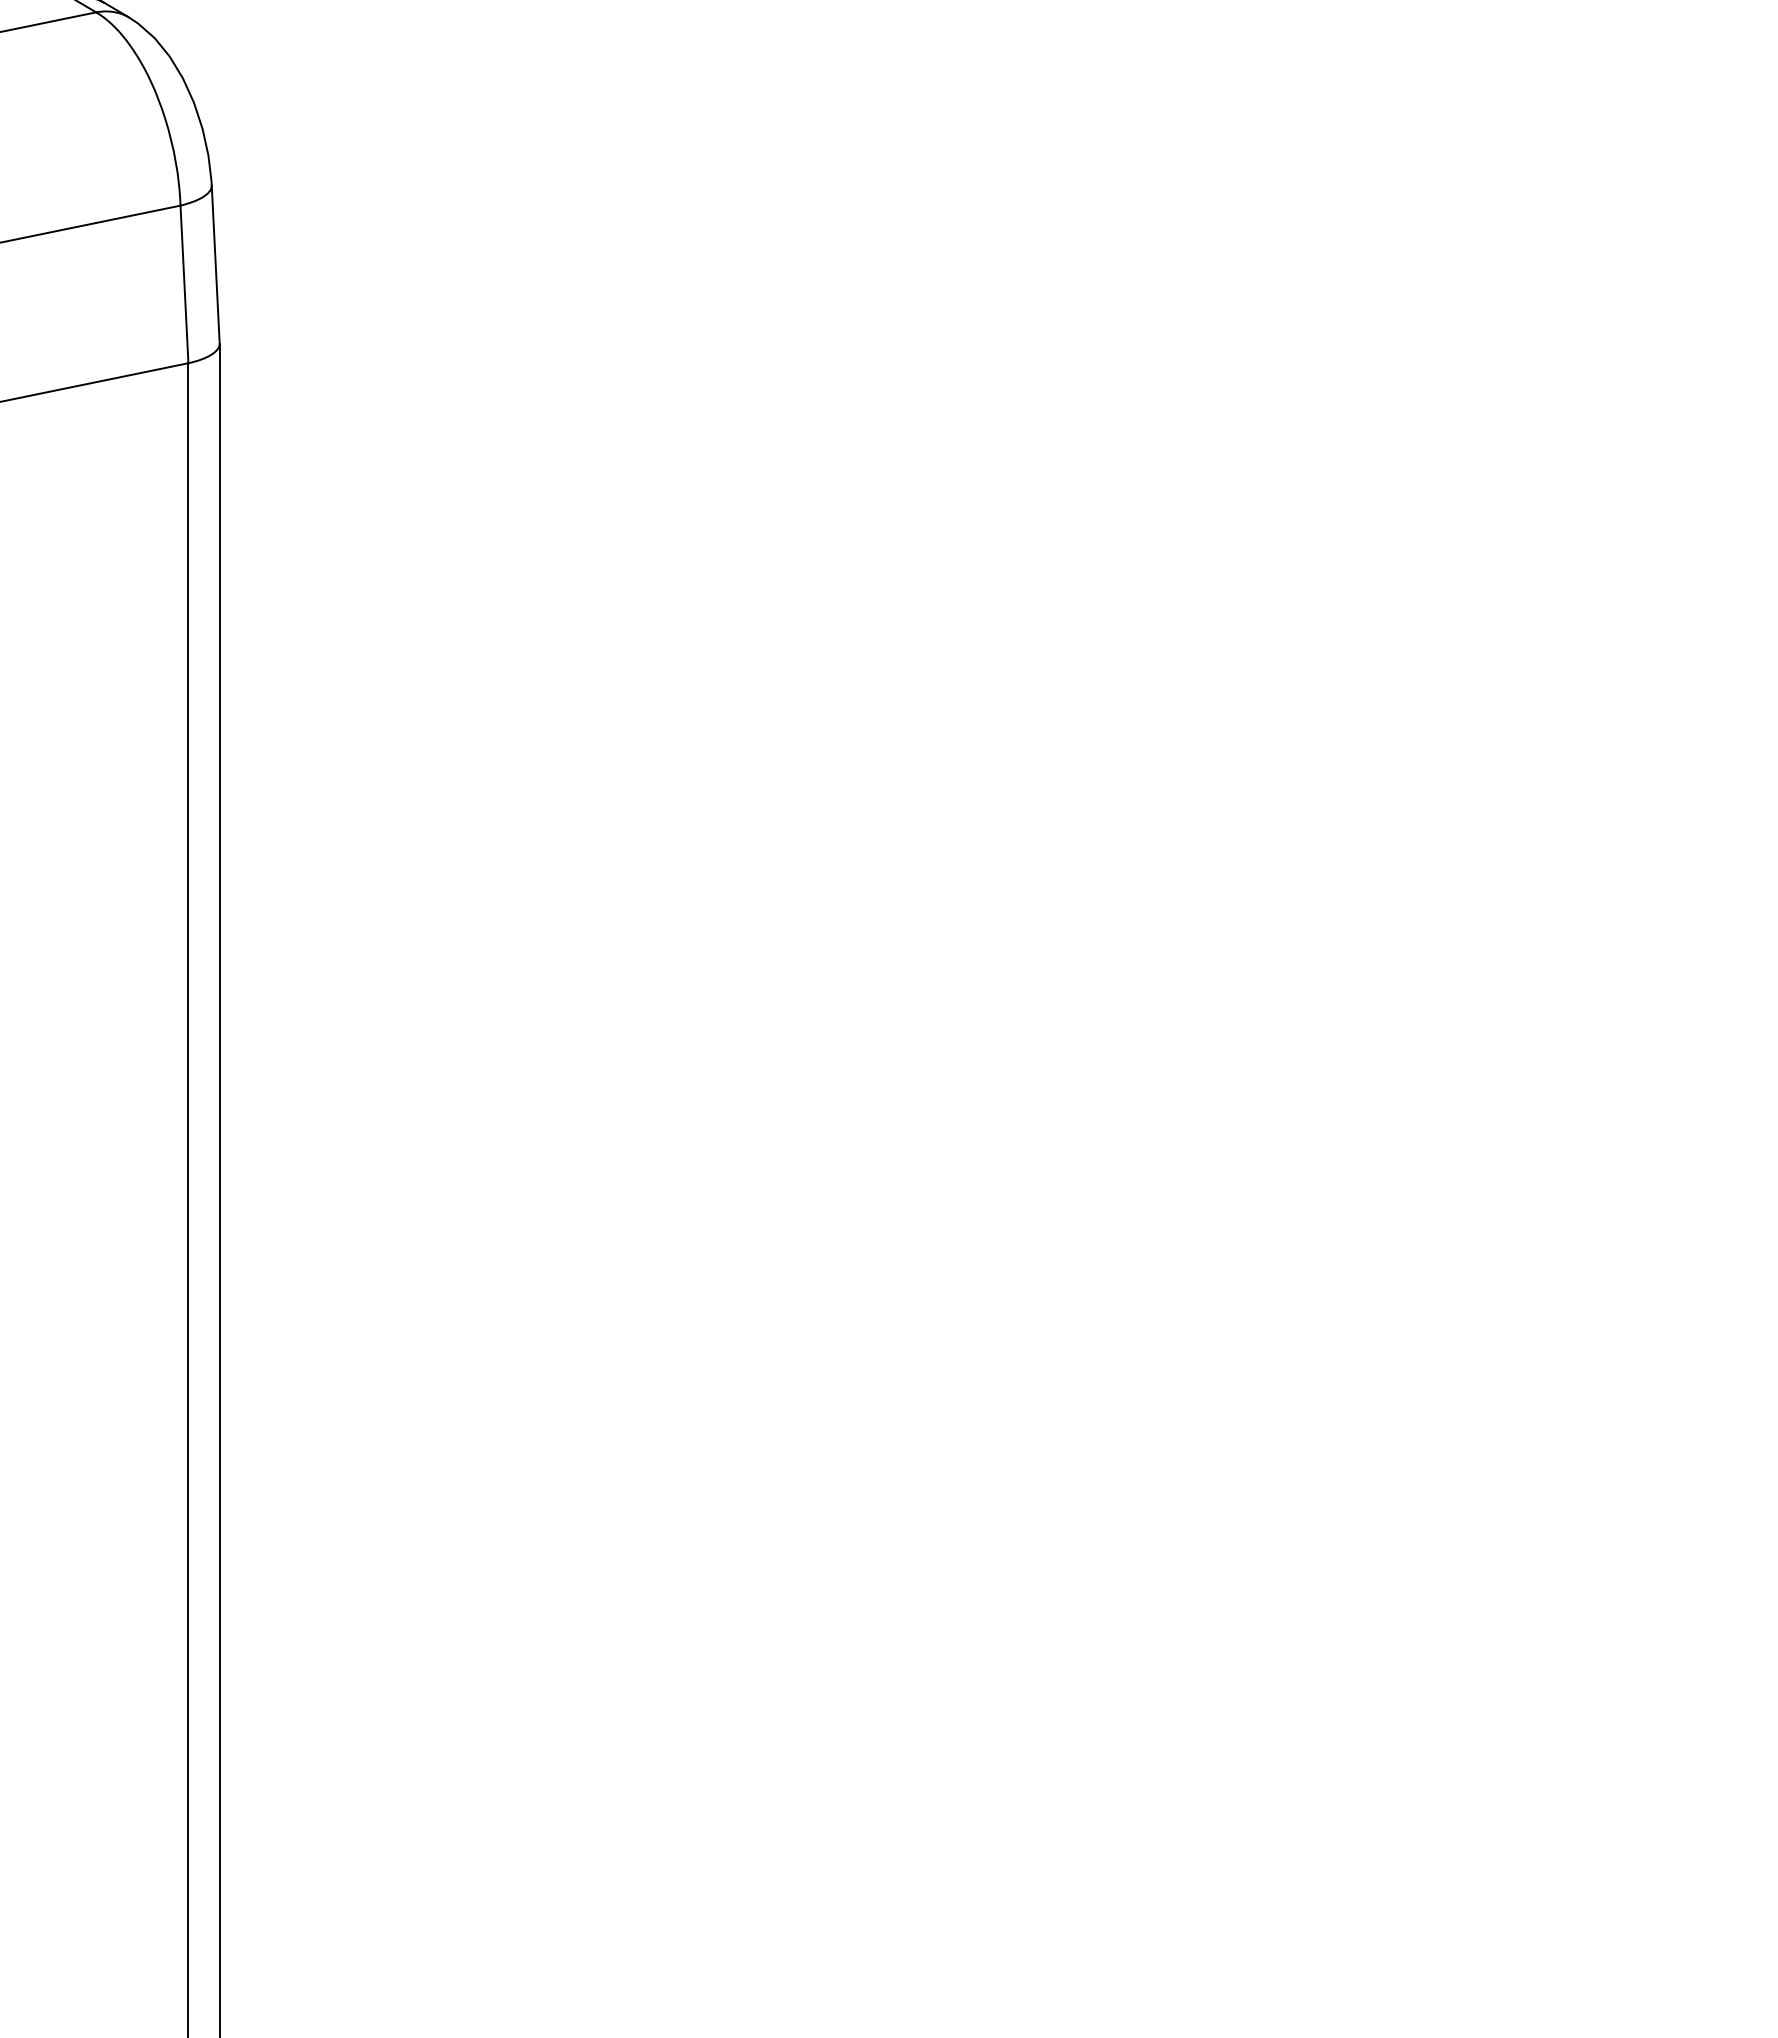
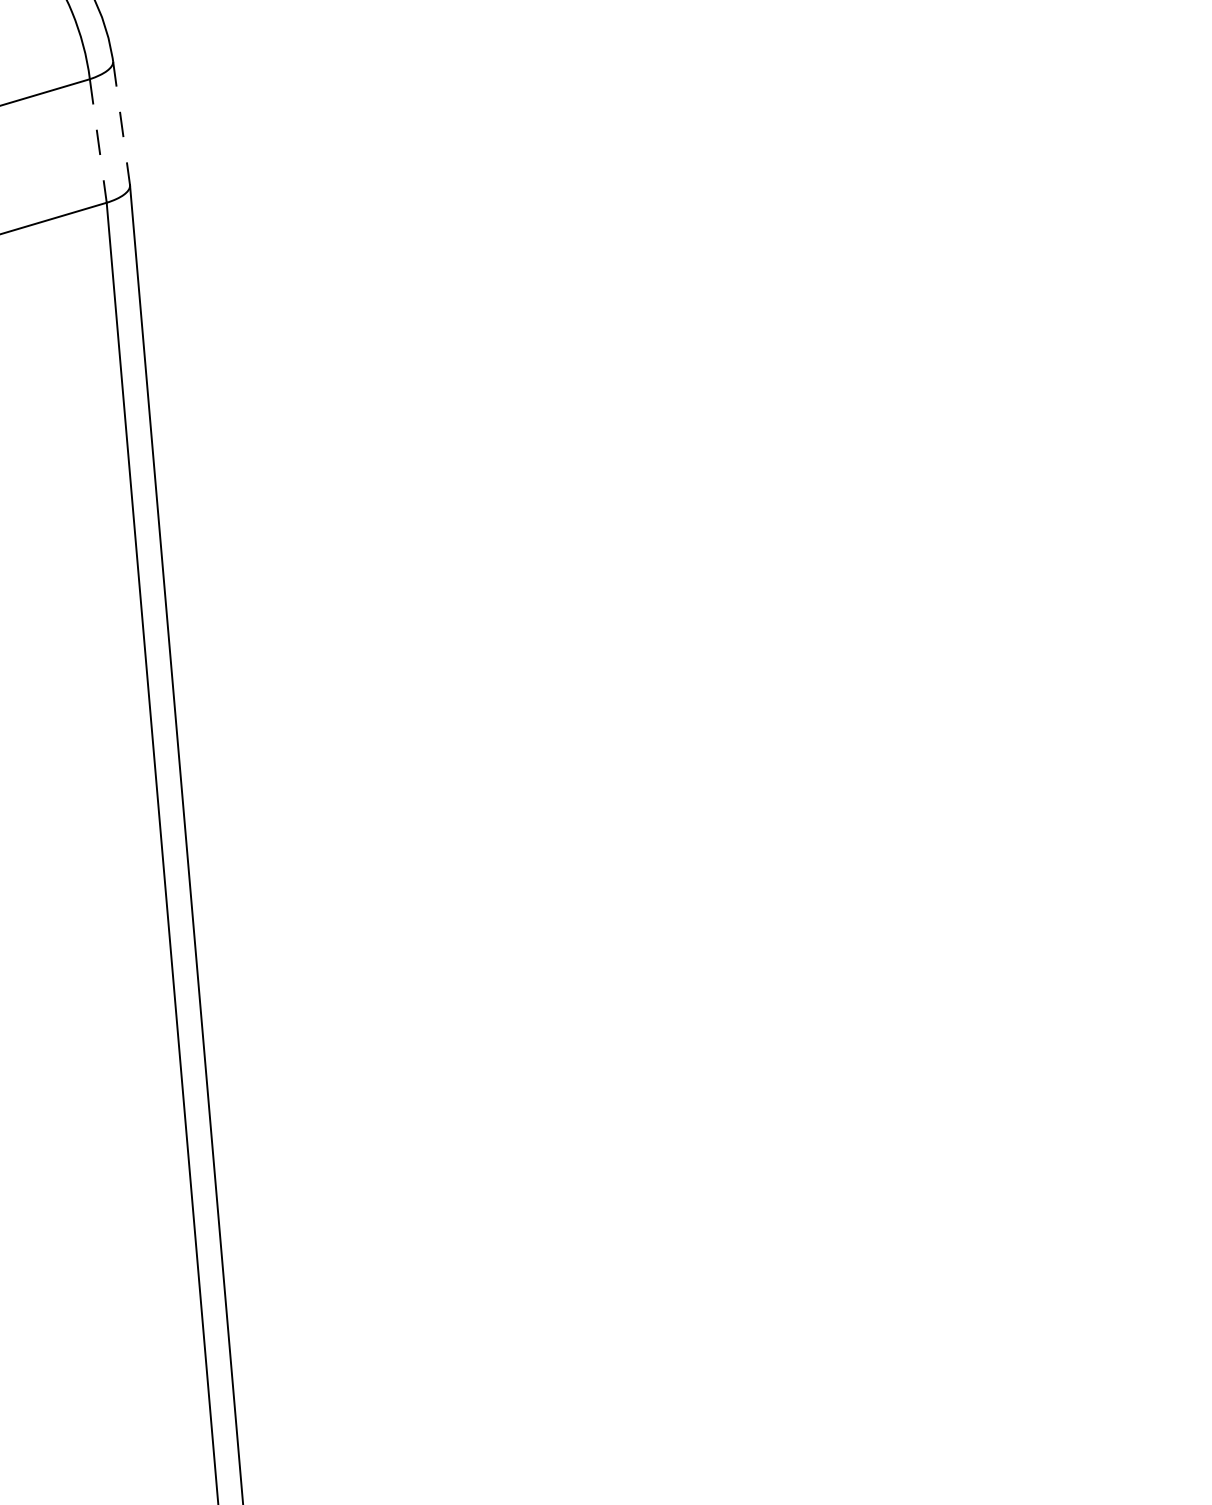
line: (215, 265) -> (121, 123), solid -> dashed
line: (184, 284) -> (98, 141), solid -> dashed

